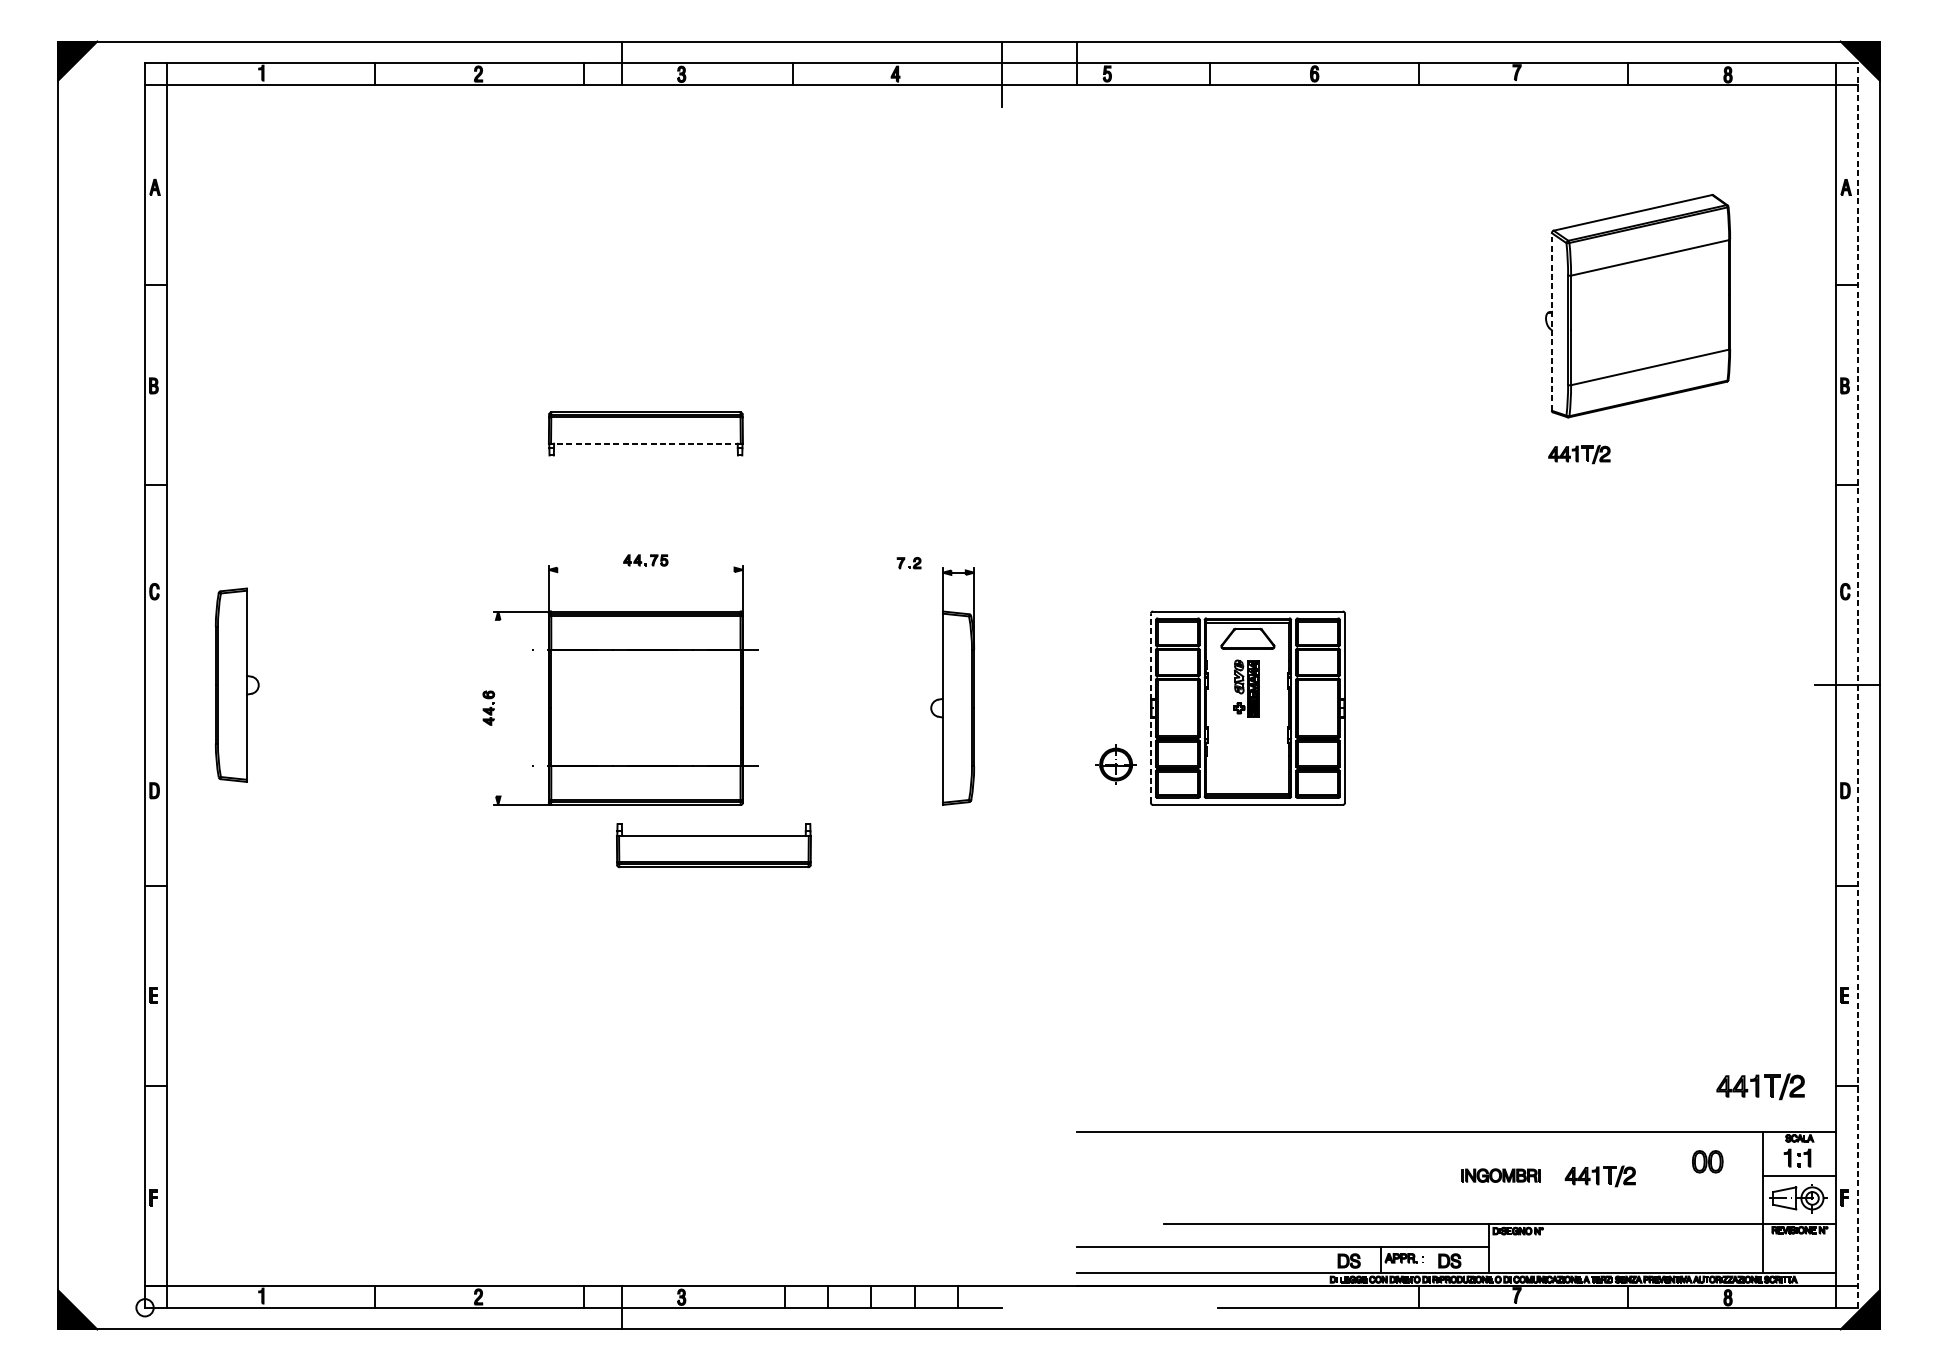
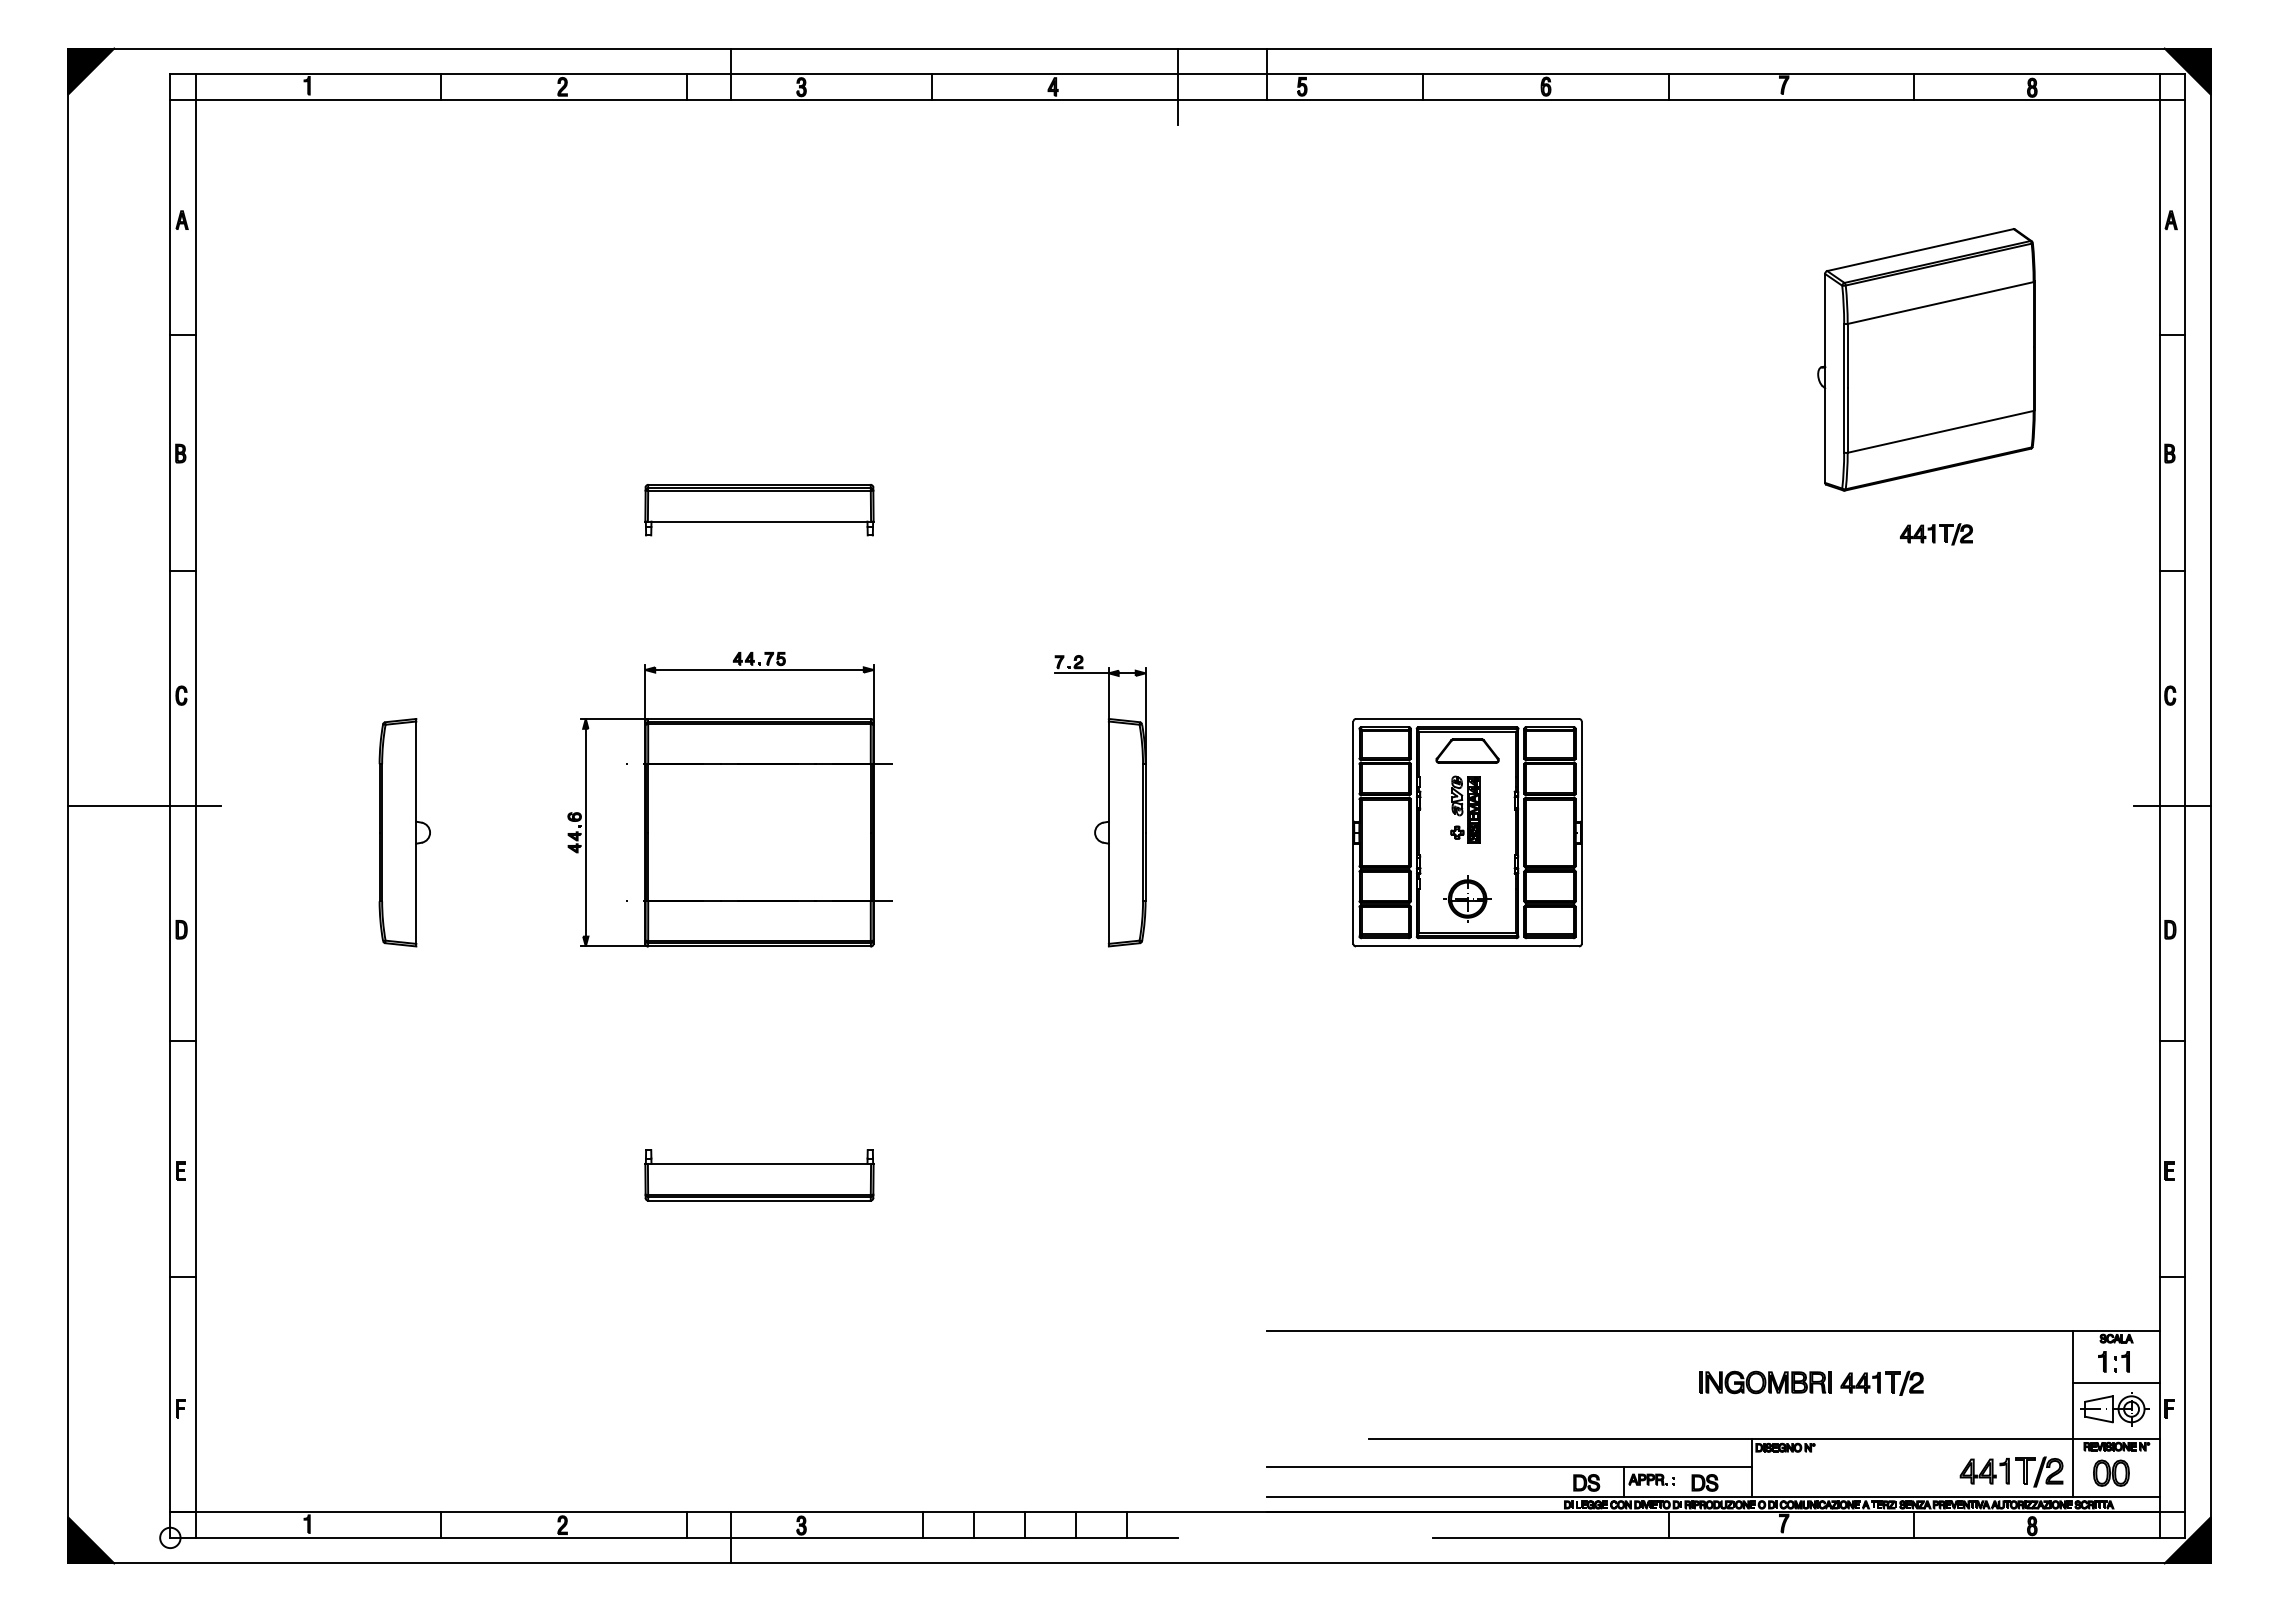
line: (1552, 321) -> (1825, 377), dashed -> solid
line: (645, 443) -> (759, 521), dashed -> solid
part: (1578, 454) -> (1935, 534), moved
line: (645, 569) -> (759, 669), added
line: (919, 572) -> (1081, 673), added
line: (123, 685) -> (144, 806), added
part: (236, 685) -> (404, 832), moved
line: (1858, 685) -> (2185, 806), dashed -> solid
line: (497, 708) -> (585, 832), added
line: (1150, 708) -> (1353, 832), dashed -> solid
part: (1116, 764) -> (1467, 898), moved
part: (713, 845) -> (759, 1175), moved
part: (1760, 1086) -> (2011, 1471), moved
part: (1707, 1161) -> (2111, 1472), moved
part: (1501, 1175) -> (1765, 1382), size x1.43

